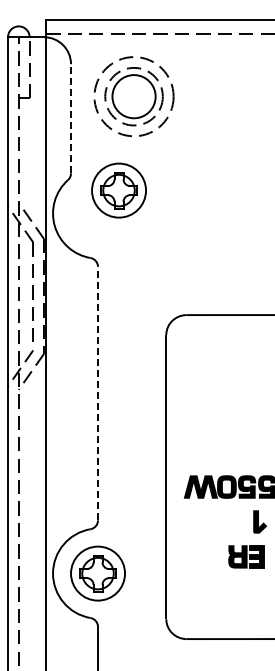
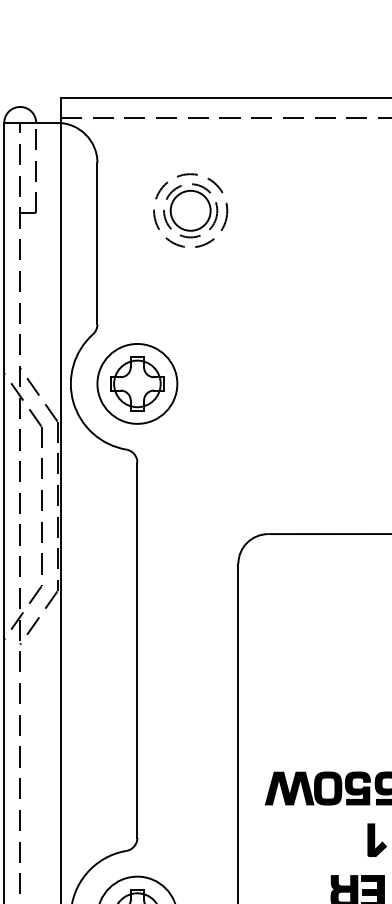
part: (133, 96) -> (189, 210), size x0.62
line: (71, 118) -> (98, 243), dashed -> solid
part: (118, 190) -> (136, 383), moved
line: (98, 393) -> (138, 650), dashed -> solid

